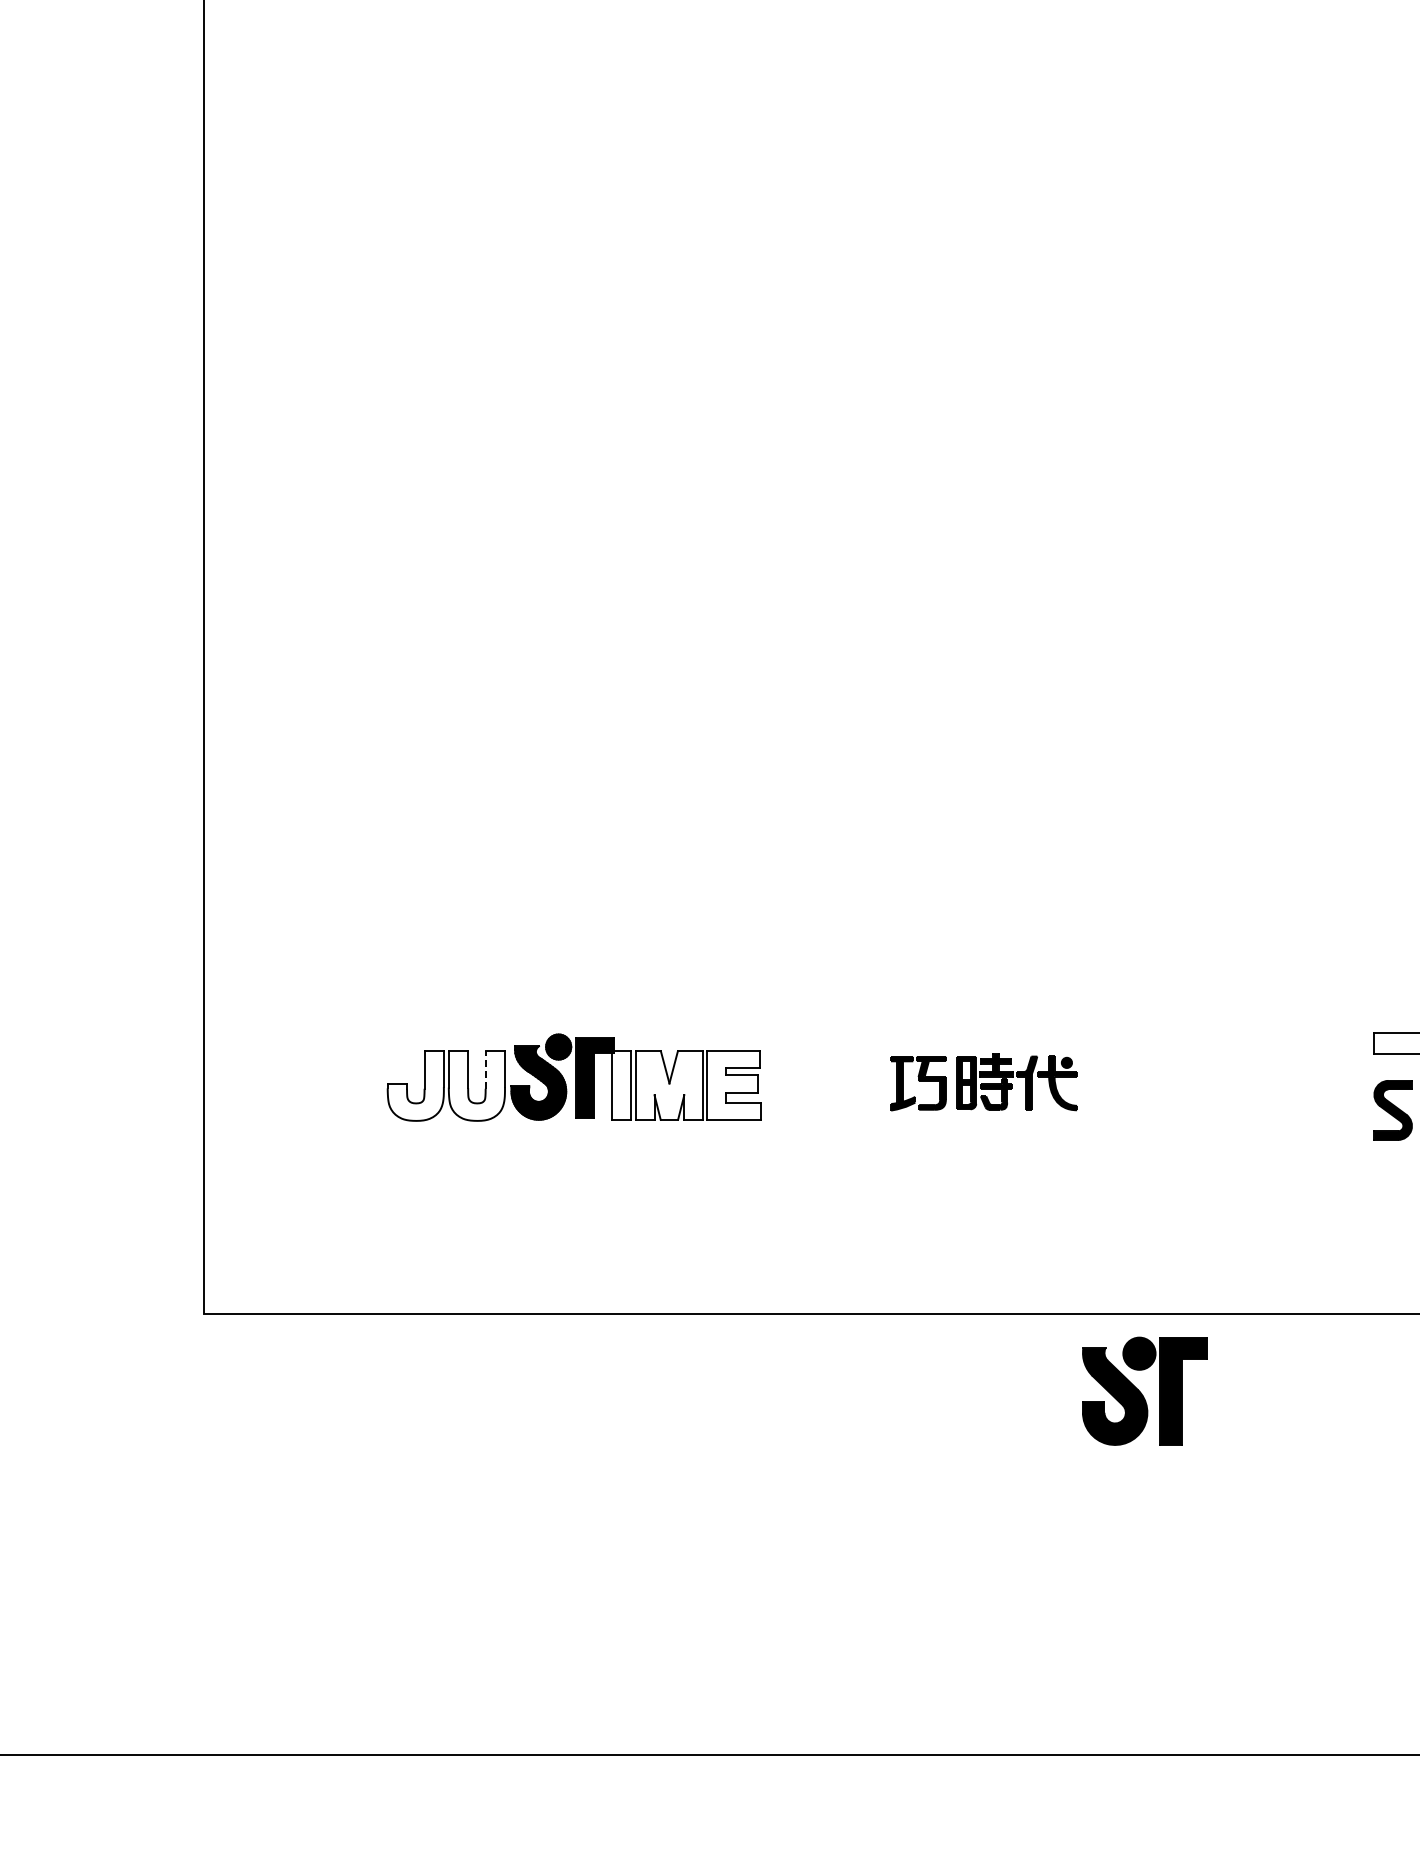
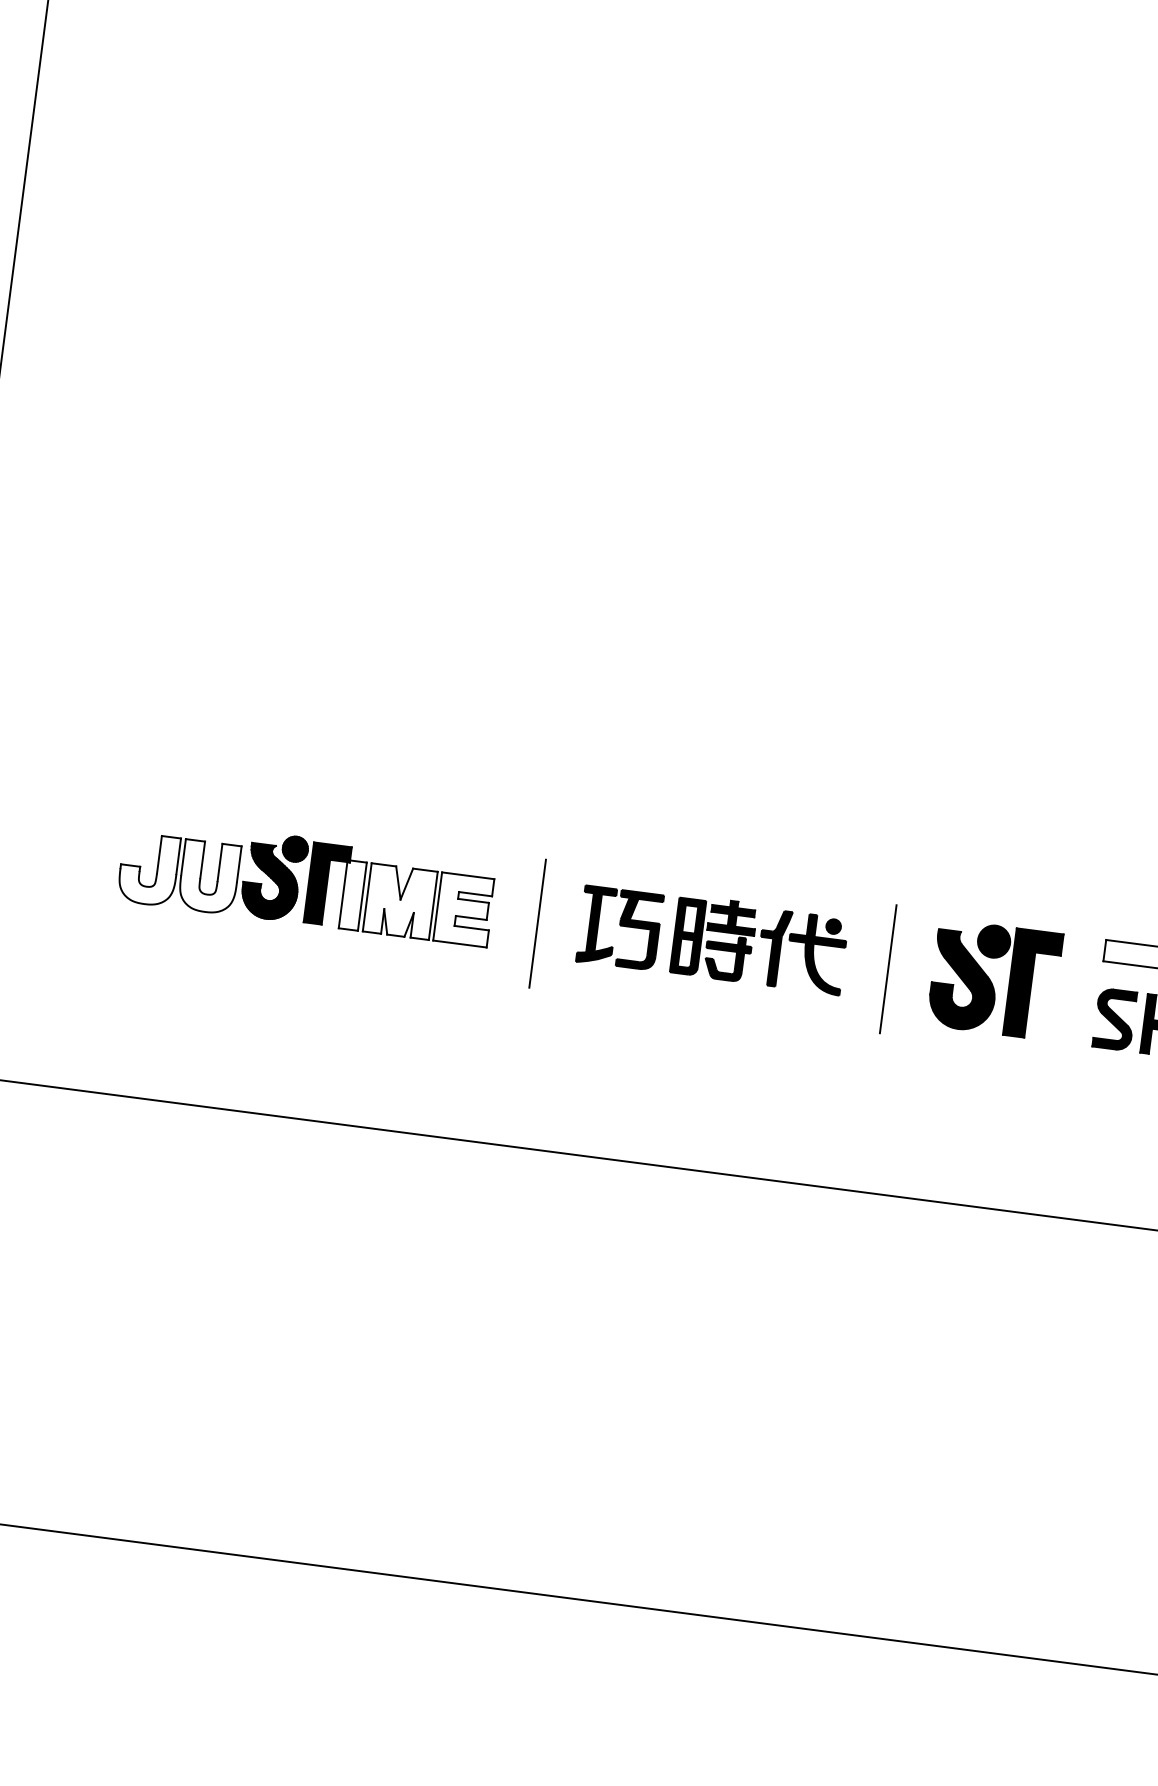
line: (485, 1069) -> (219, 862), dashed -> solid
part: (983, 1082) -> (712, 939), size x1.43
line: (808, 1089) -> (537, 923), added
line: (1162, 1089) -> (888, 969), added
part: (1144, 1390) -> (994, 978), moved

